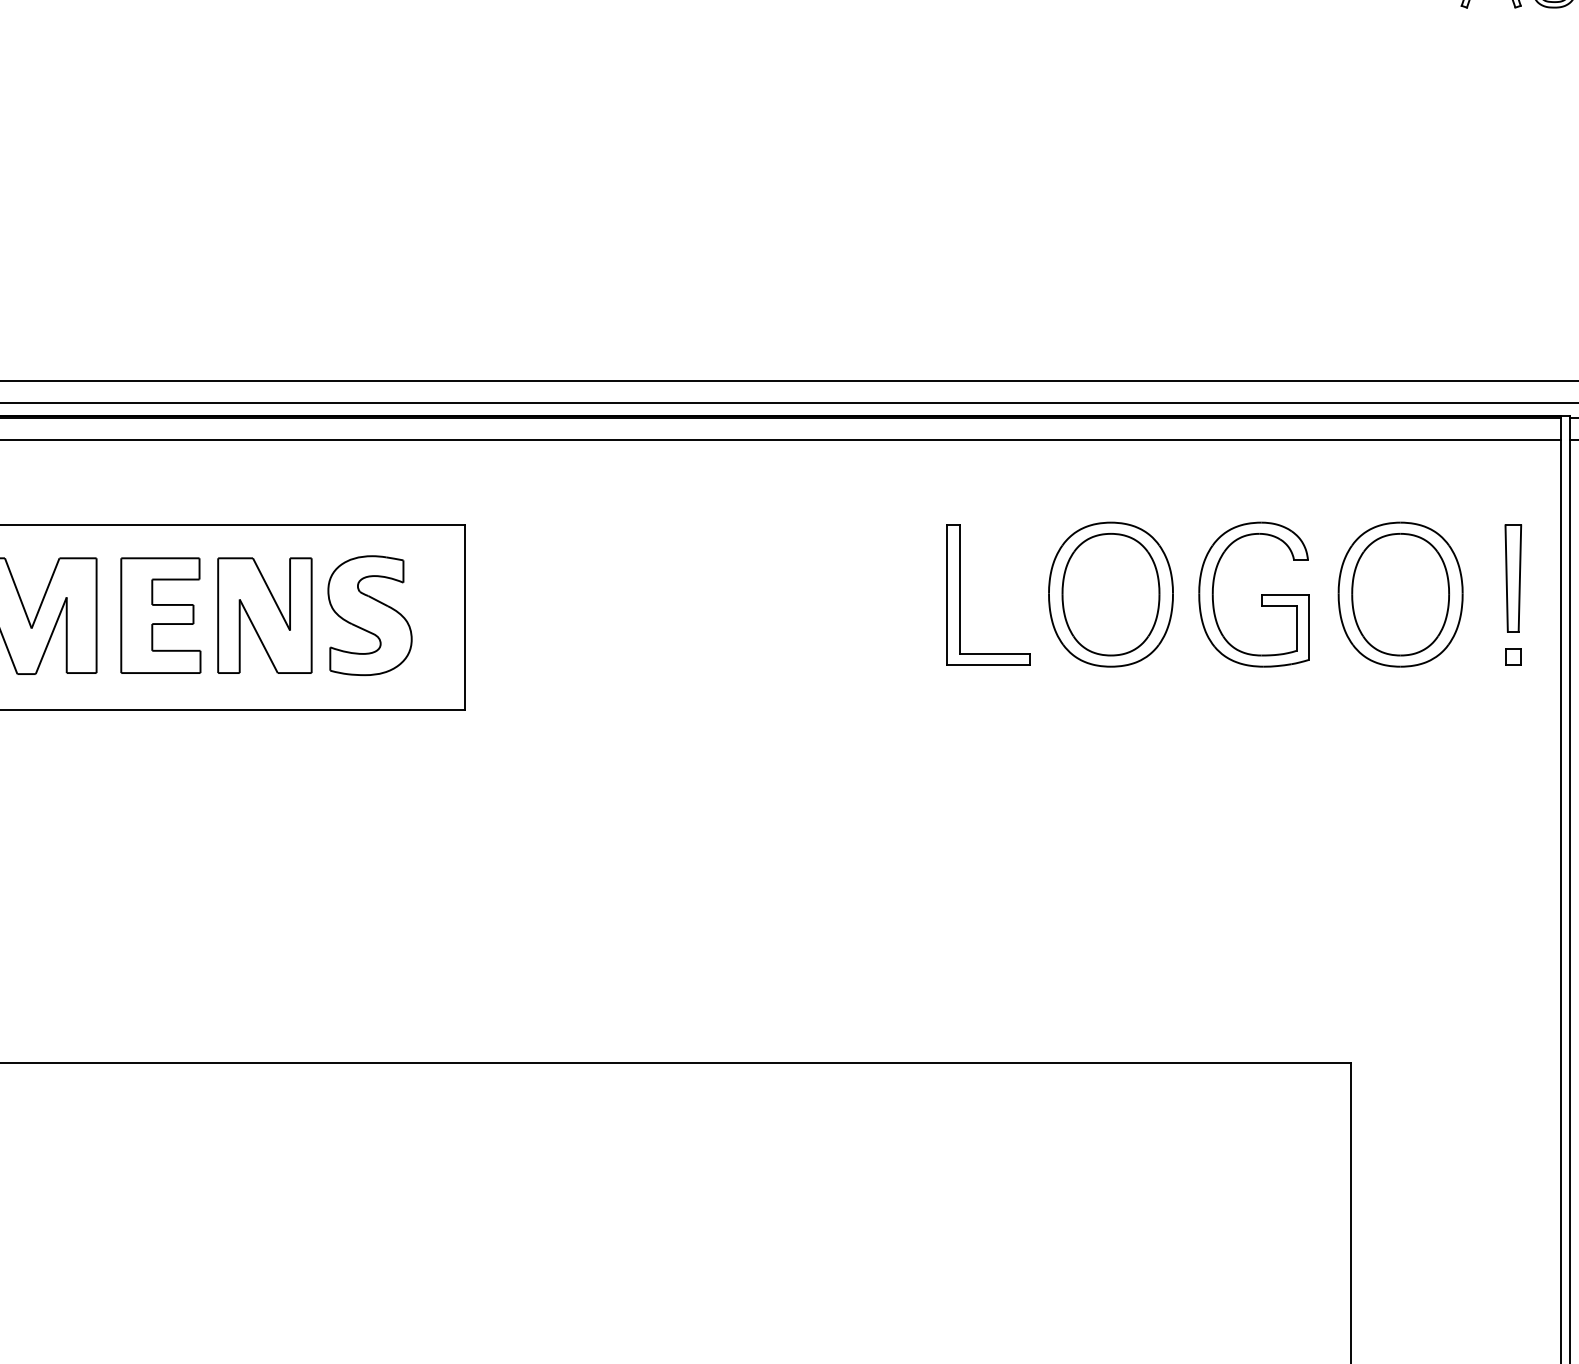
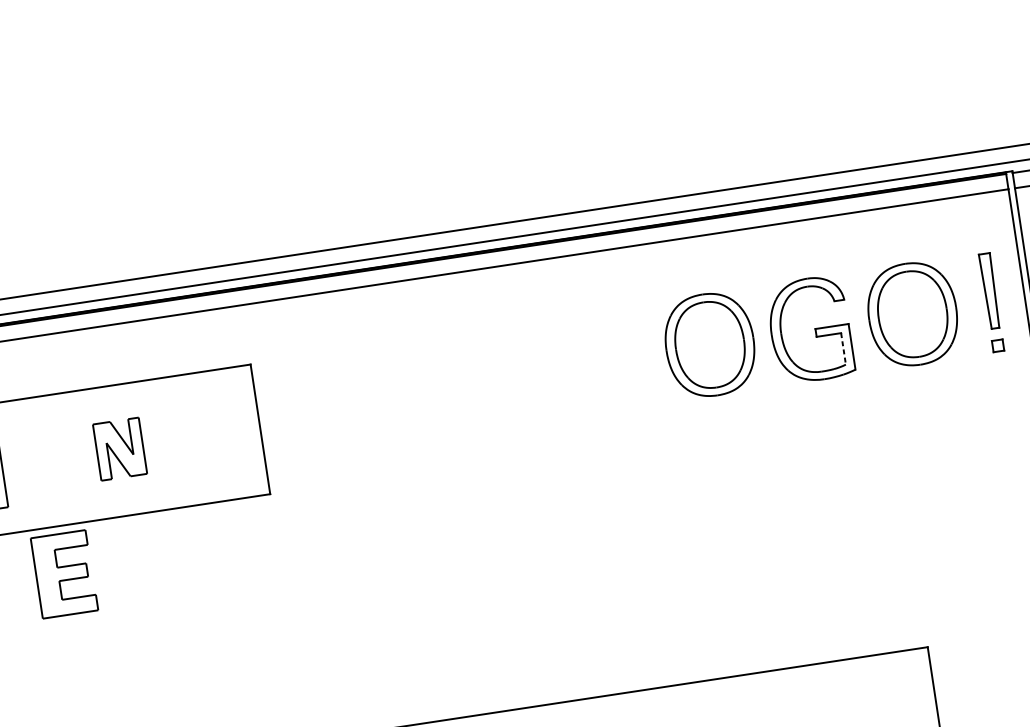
part: (960, 594) -> (604, 360), removed
part: (160, 615) -> (64, 574), moved
part: (264, 615) -> (119, 449), size x0.7
part: (369, 615) -> (193, 438), removed
line: (1296, 628) -> (843, 348), solid -> dashed

